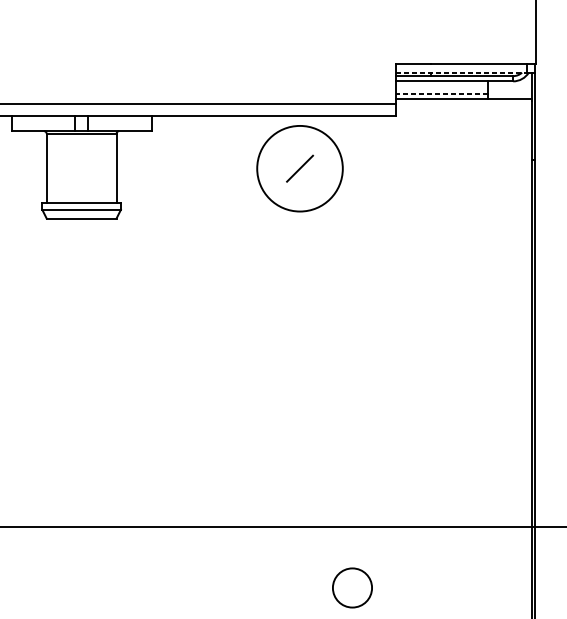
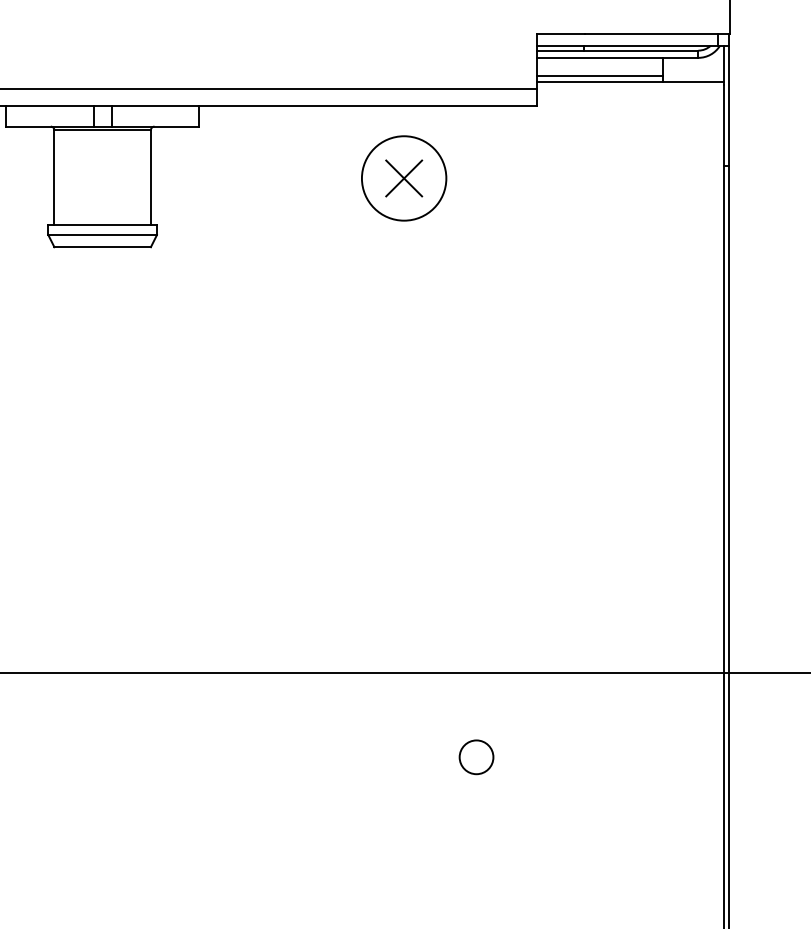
line: (461, 72) -> (627, 45), dashed -> solid
line: (441, 94) -> (599, 75), dashed -> solid
circle: (299, 168) -> (403, 178), size x0.71
line: (300, 168) -> (404, 178), added
circle: (352, 588) -> (476, 757), size x0.62

